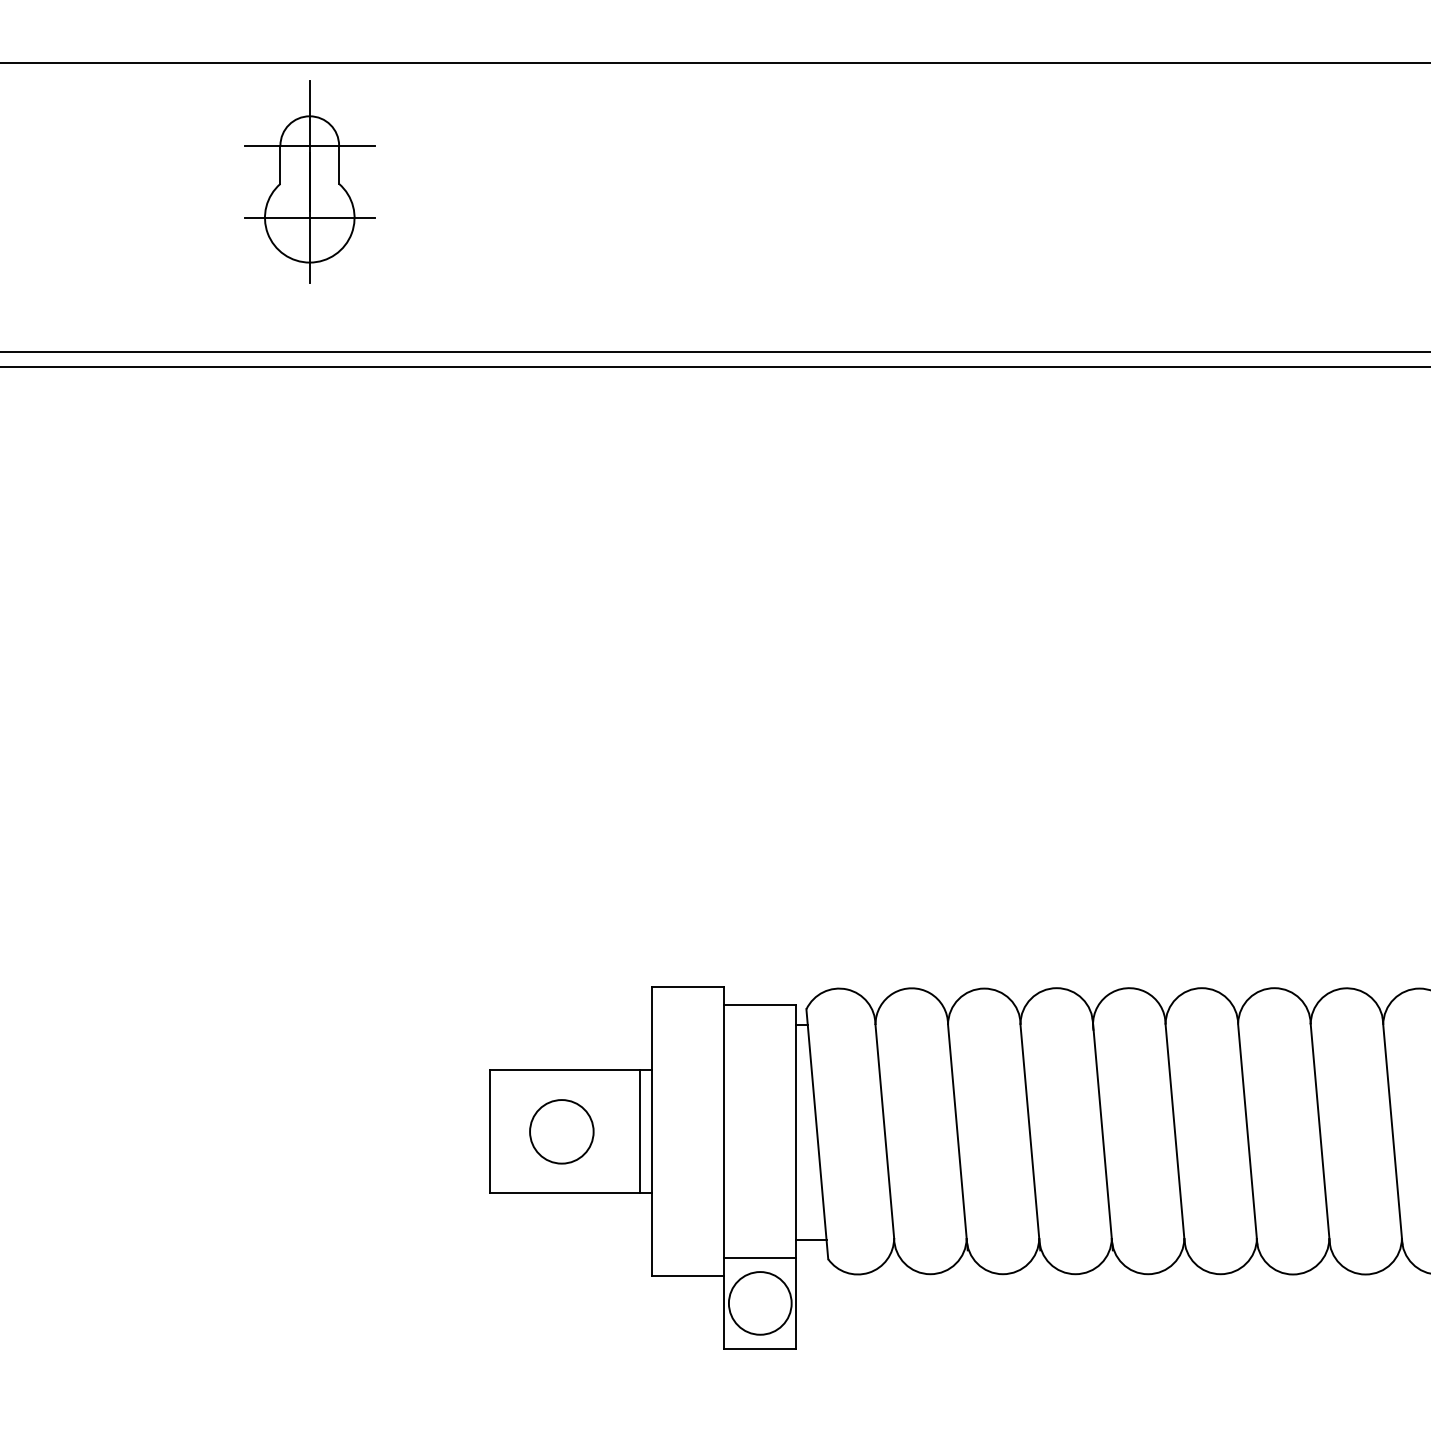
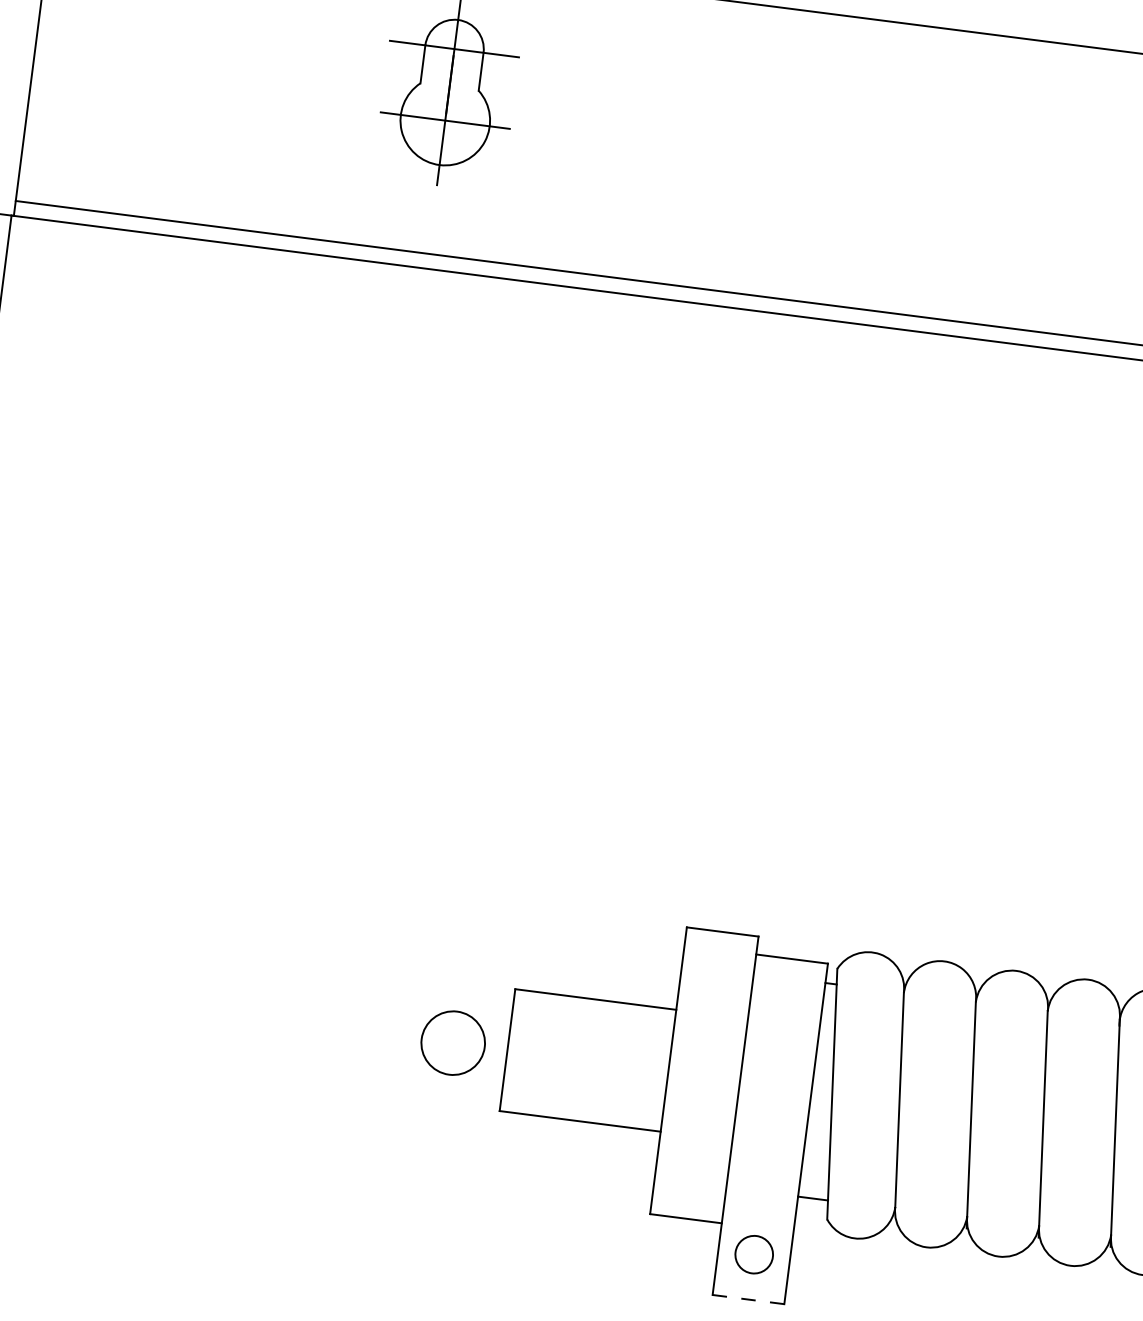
circle: (561, 1131) -> (452, 1042), moved
line: (639, 1131) -> (656, 1068), removed
line: (760, 1258) -> (760, 1210), removed
circle: (759, 1303) -> (753, 1254), size x0.6
line: (760, 1348) -> (748, 1299), solid -> dashed

